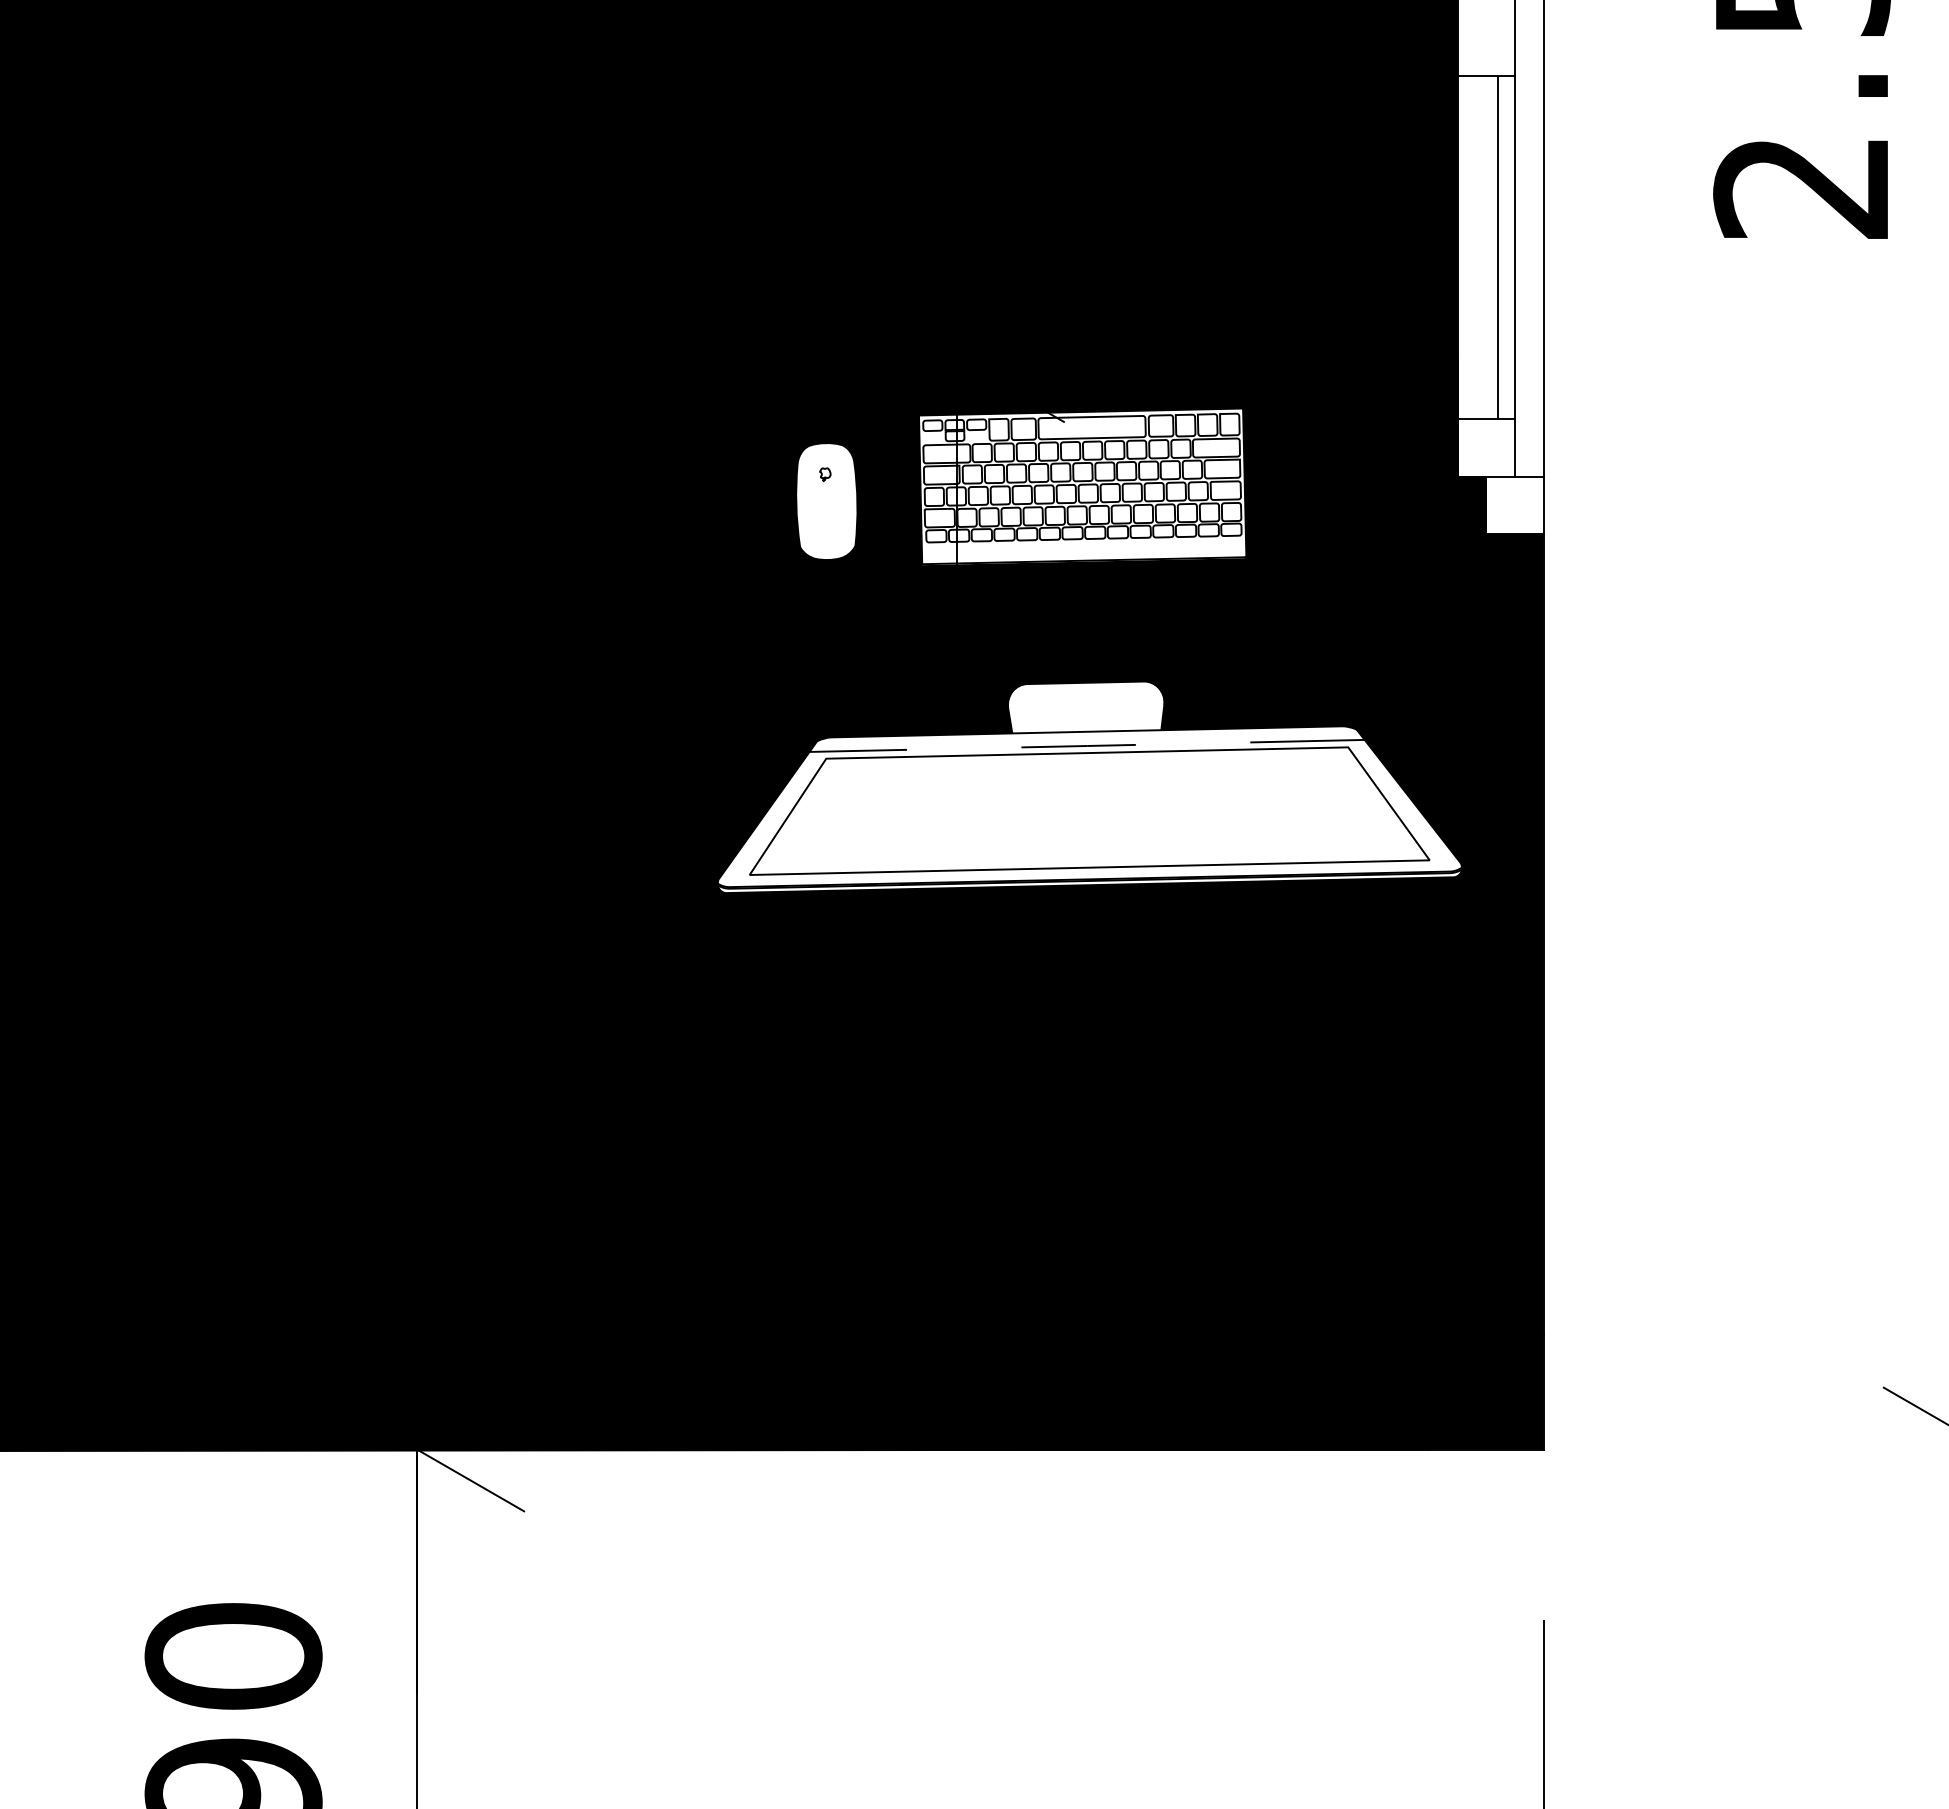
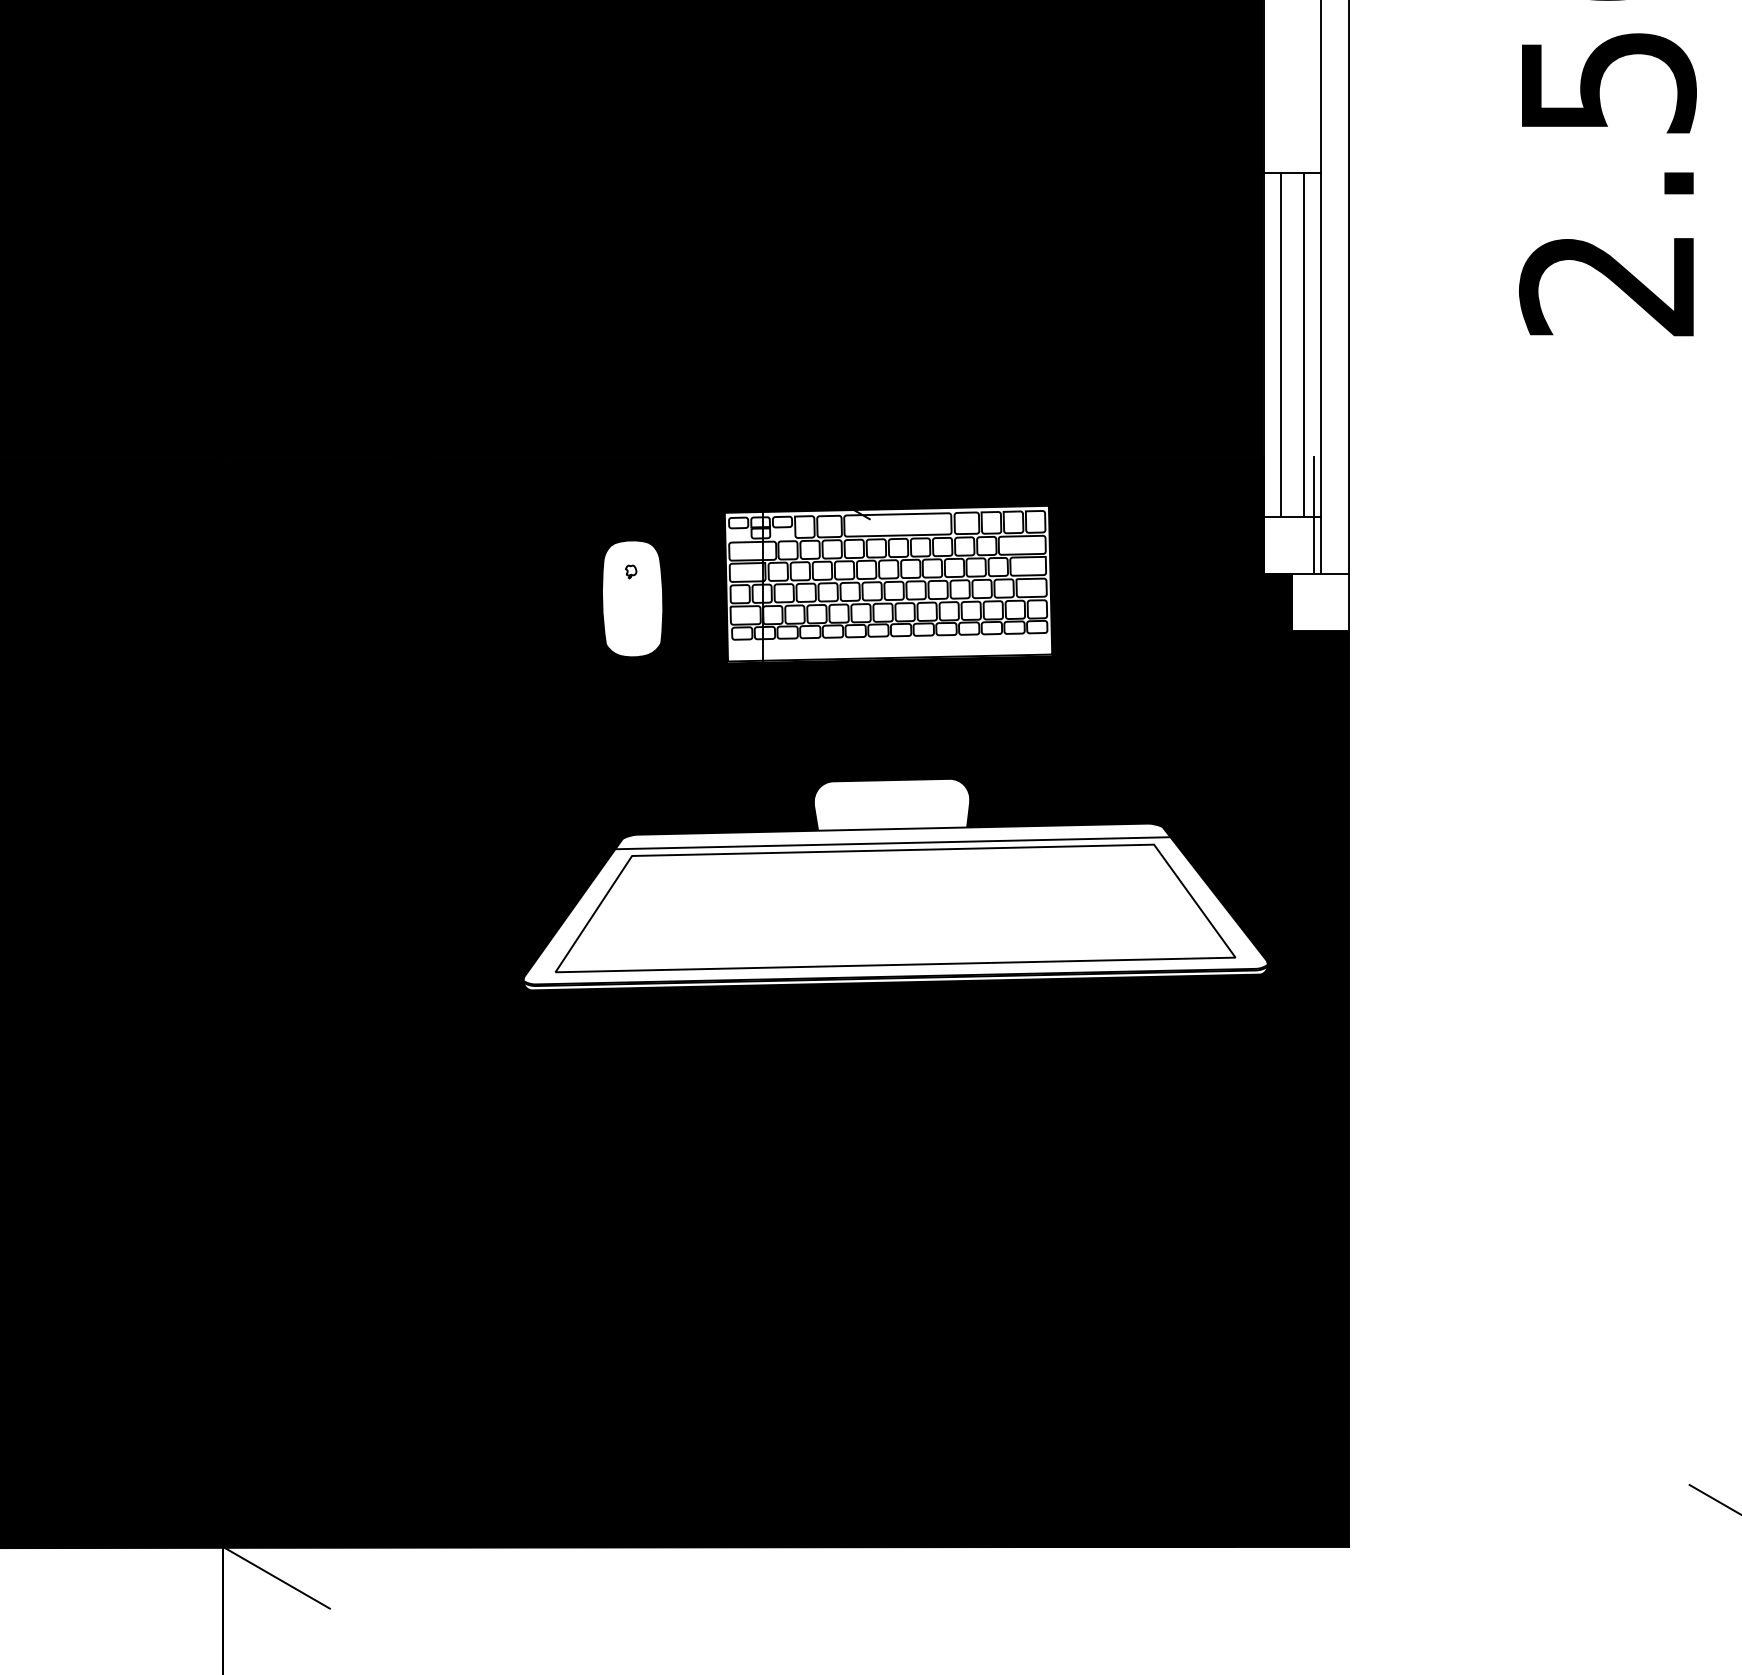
line: (1474, 247) -> (1280, 344), added
line: (1507, 417) -> (1313, 514), added
line: (1087, 745) -> (893, 842), dashed -> solid

